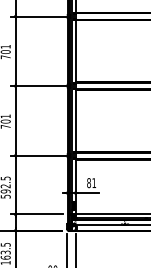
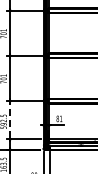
line: (16, 184) -> (10, 119), solid -> dashed

